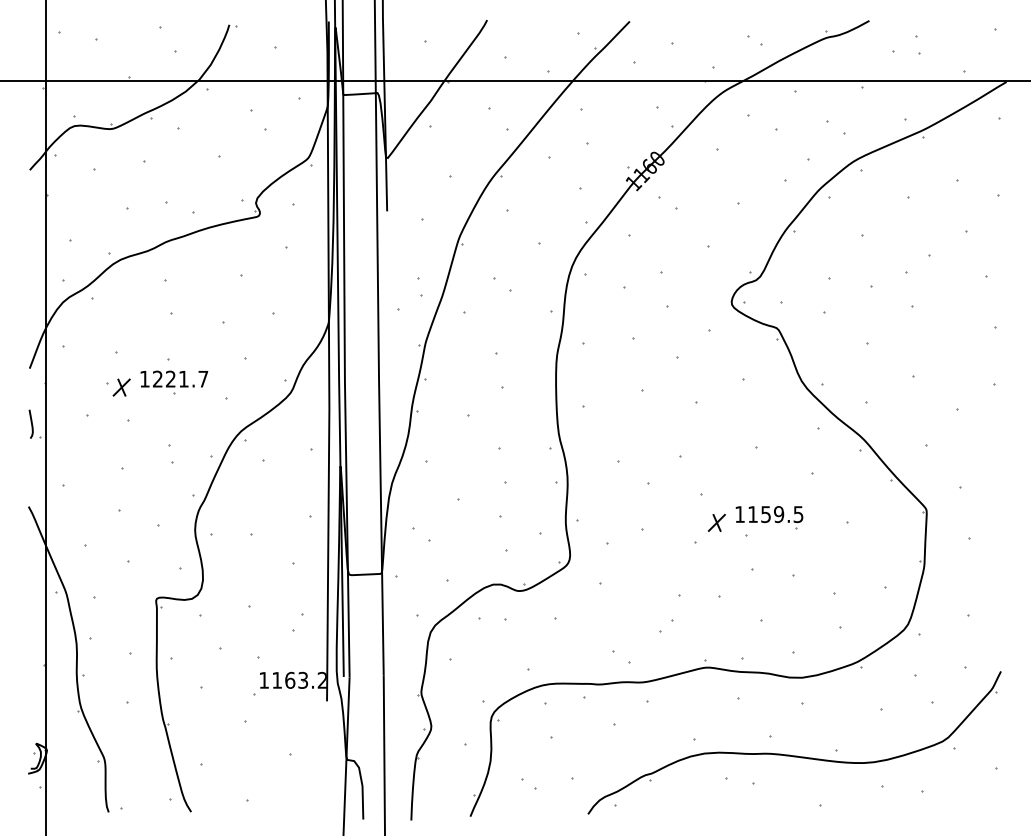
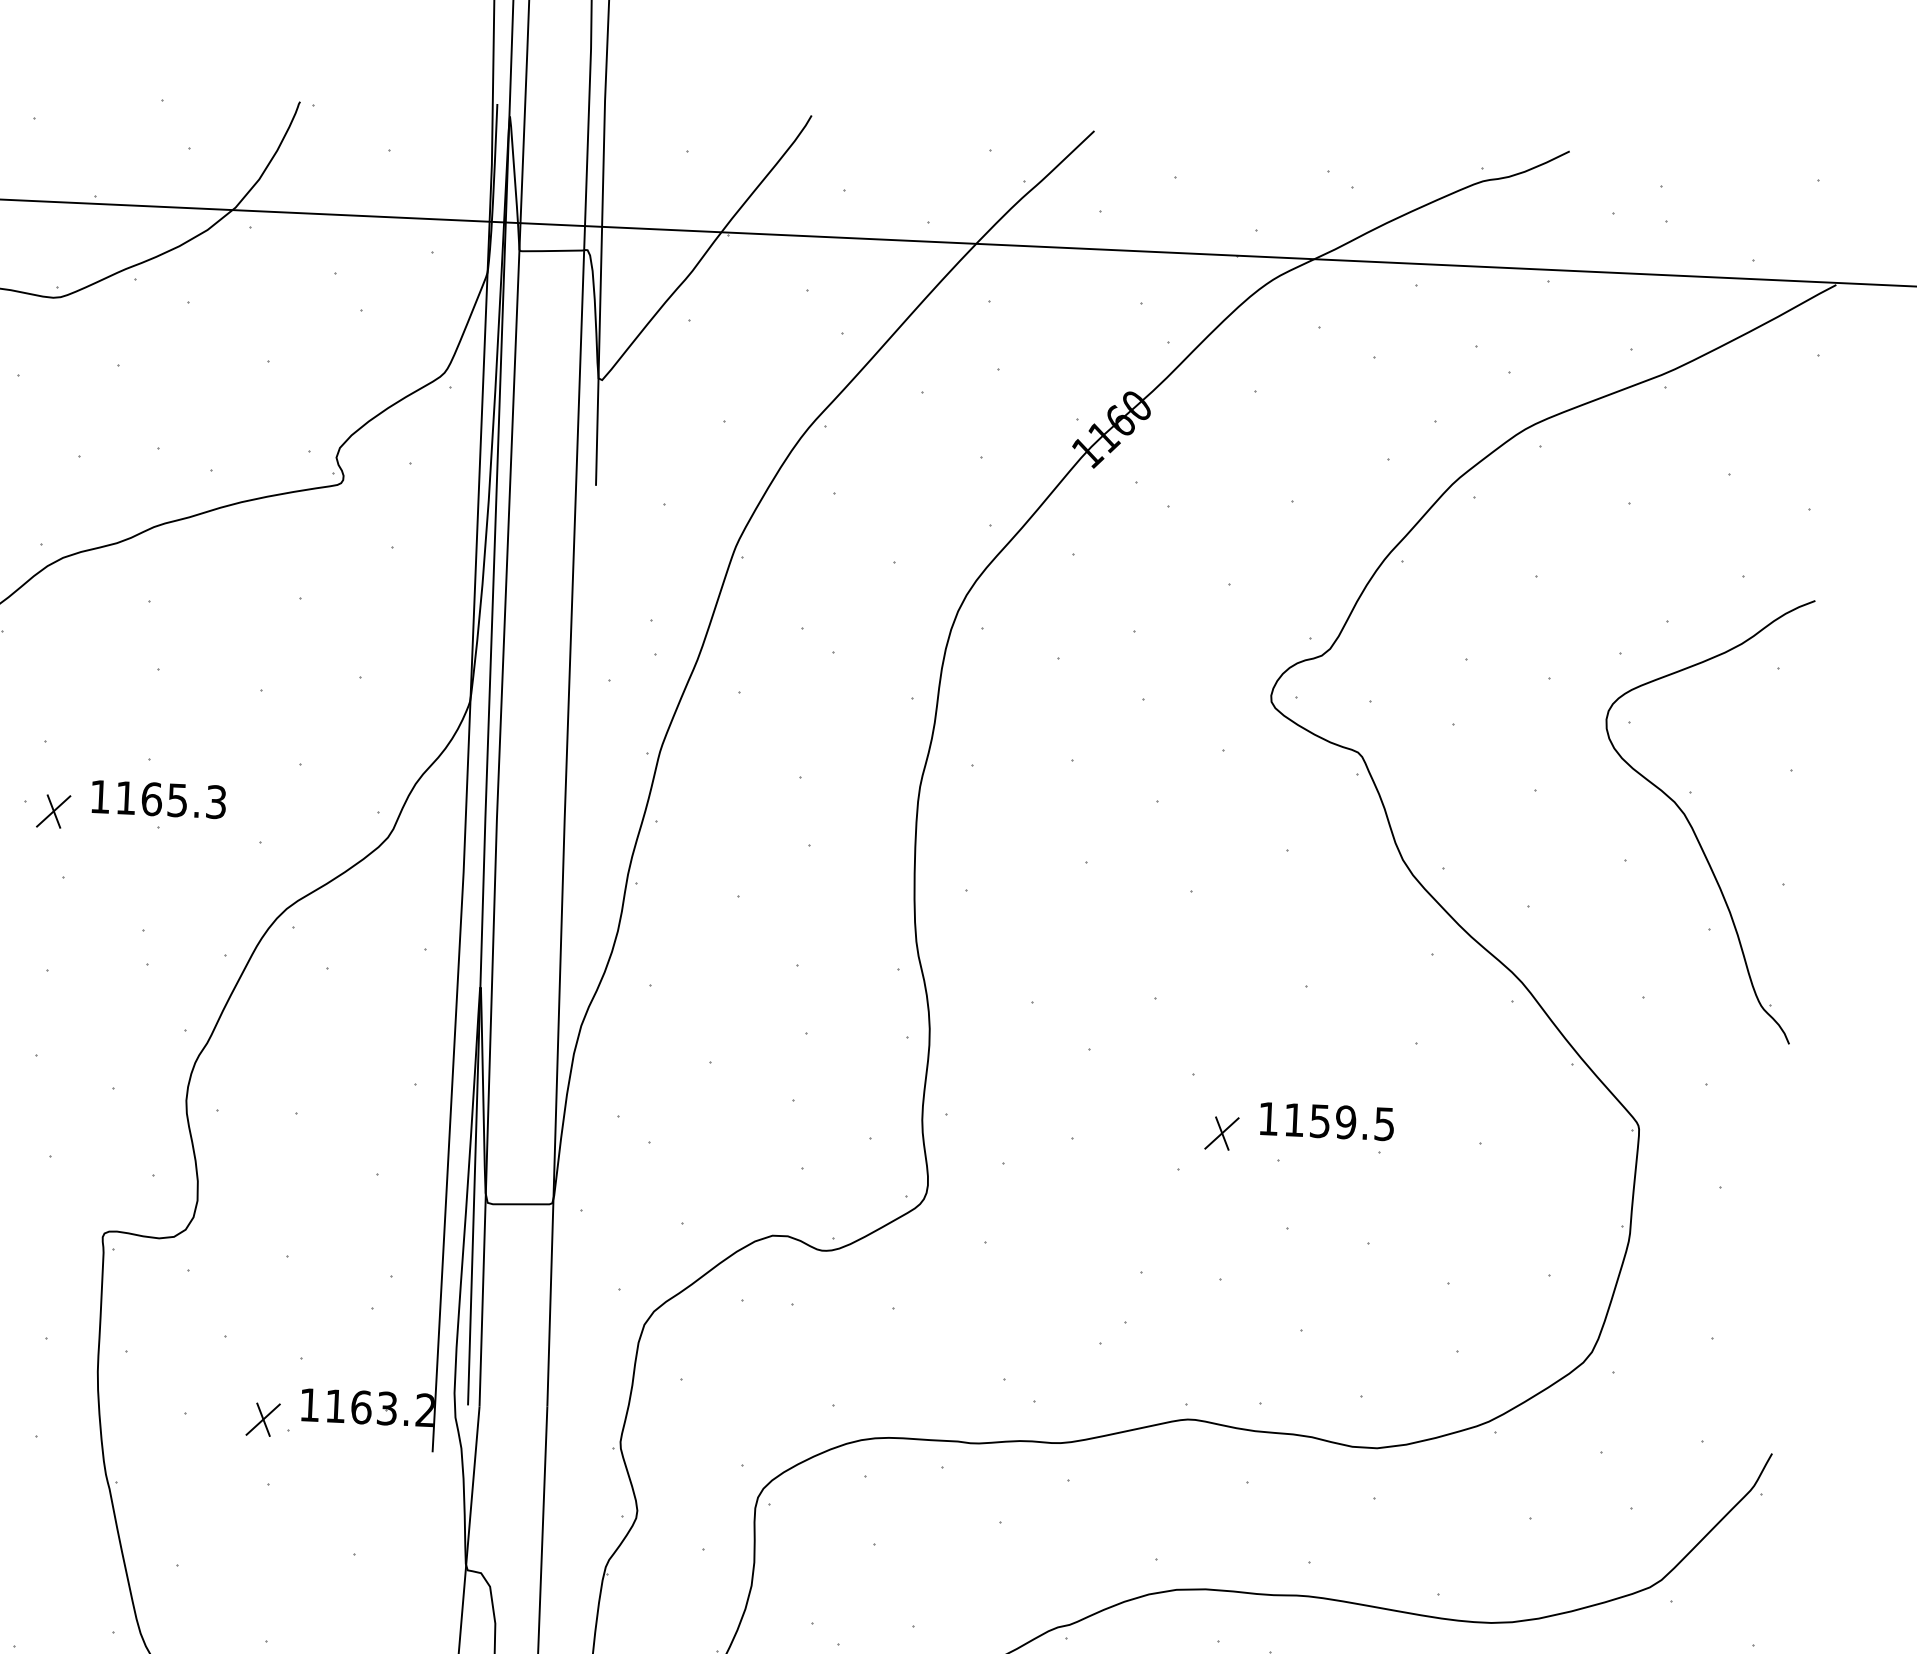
part: (945, 354) -> (1690, 819), added
text: (180, 378) -> (171, 798), 1221.7 -> 1165.3
part: (241, 688) -> (264, 1419), added

